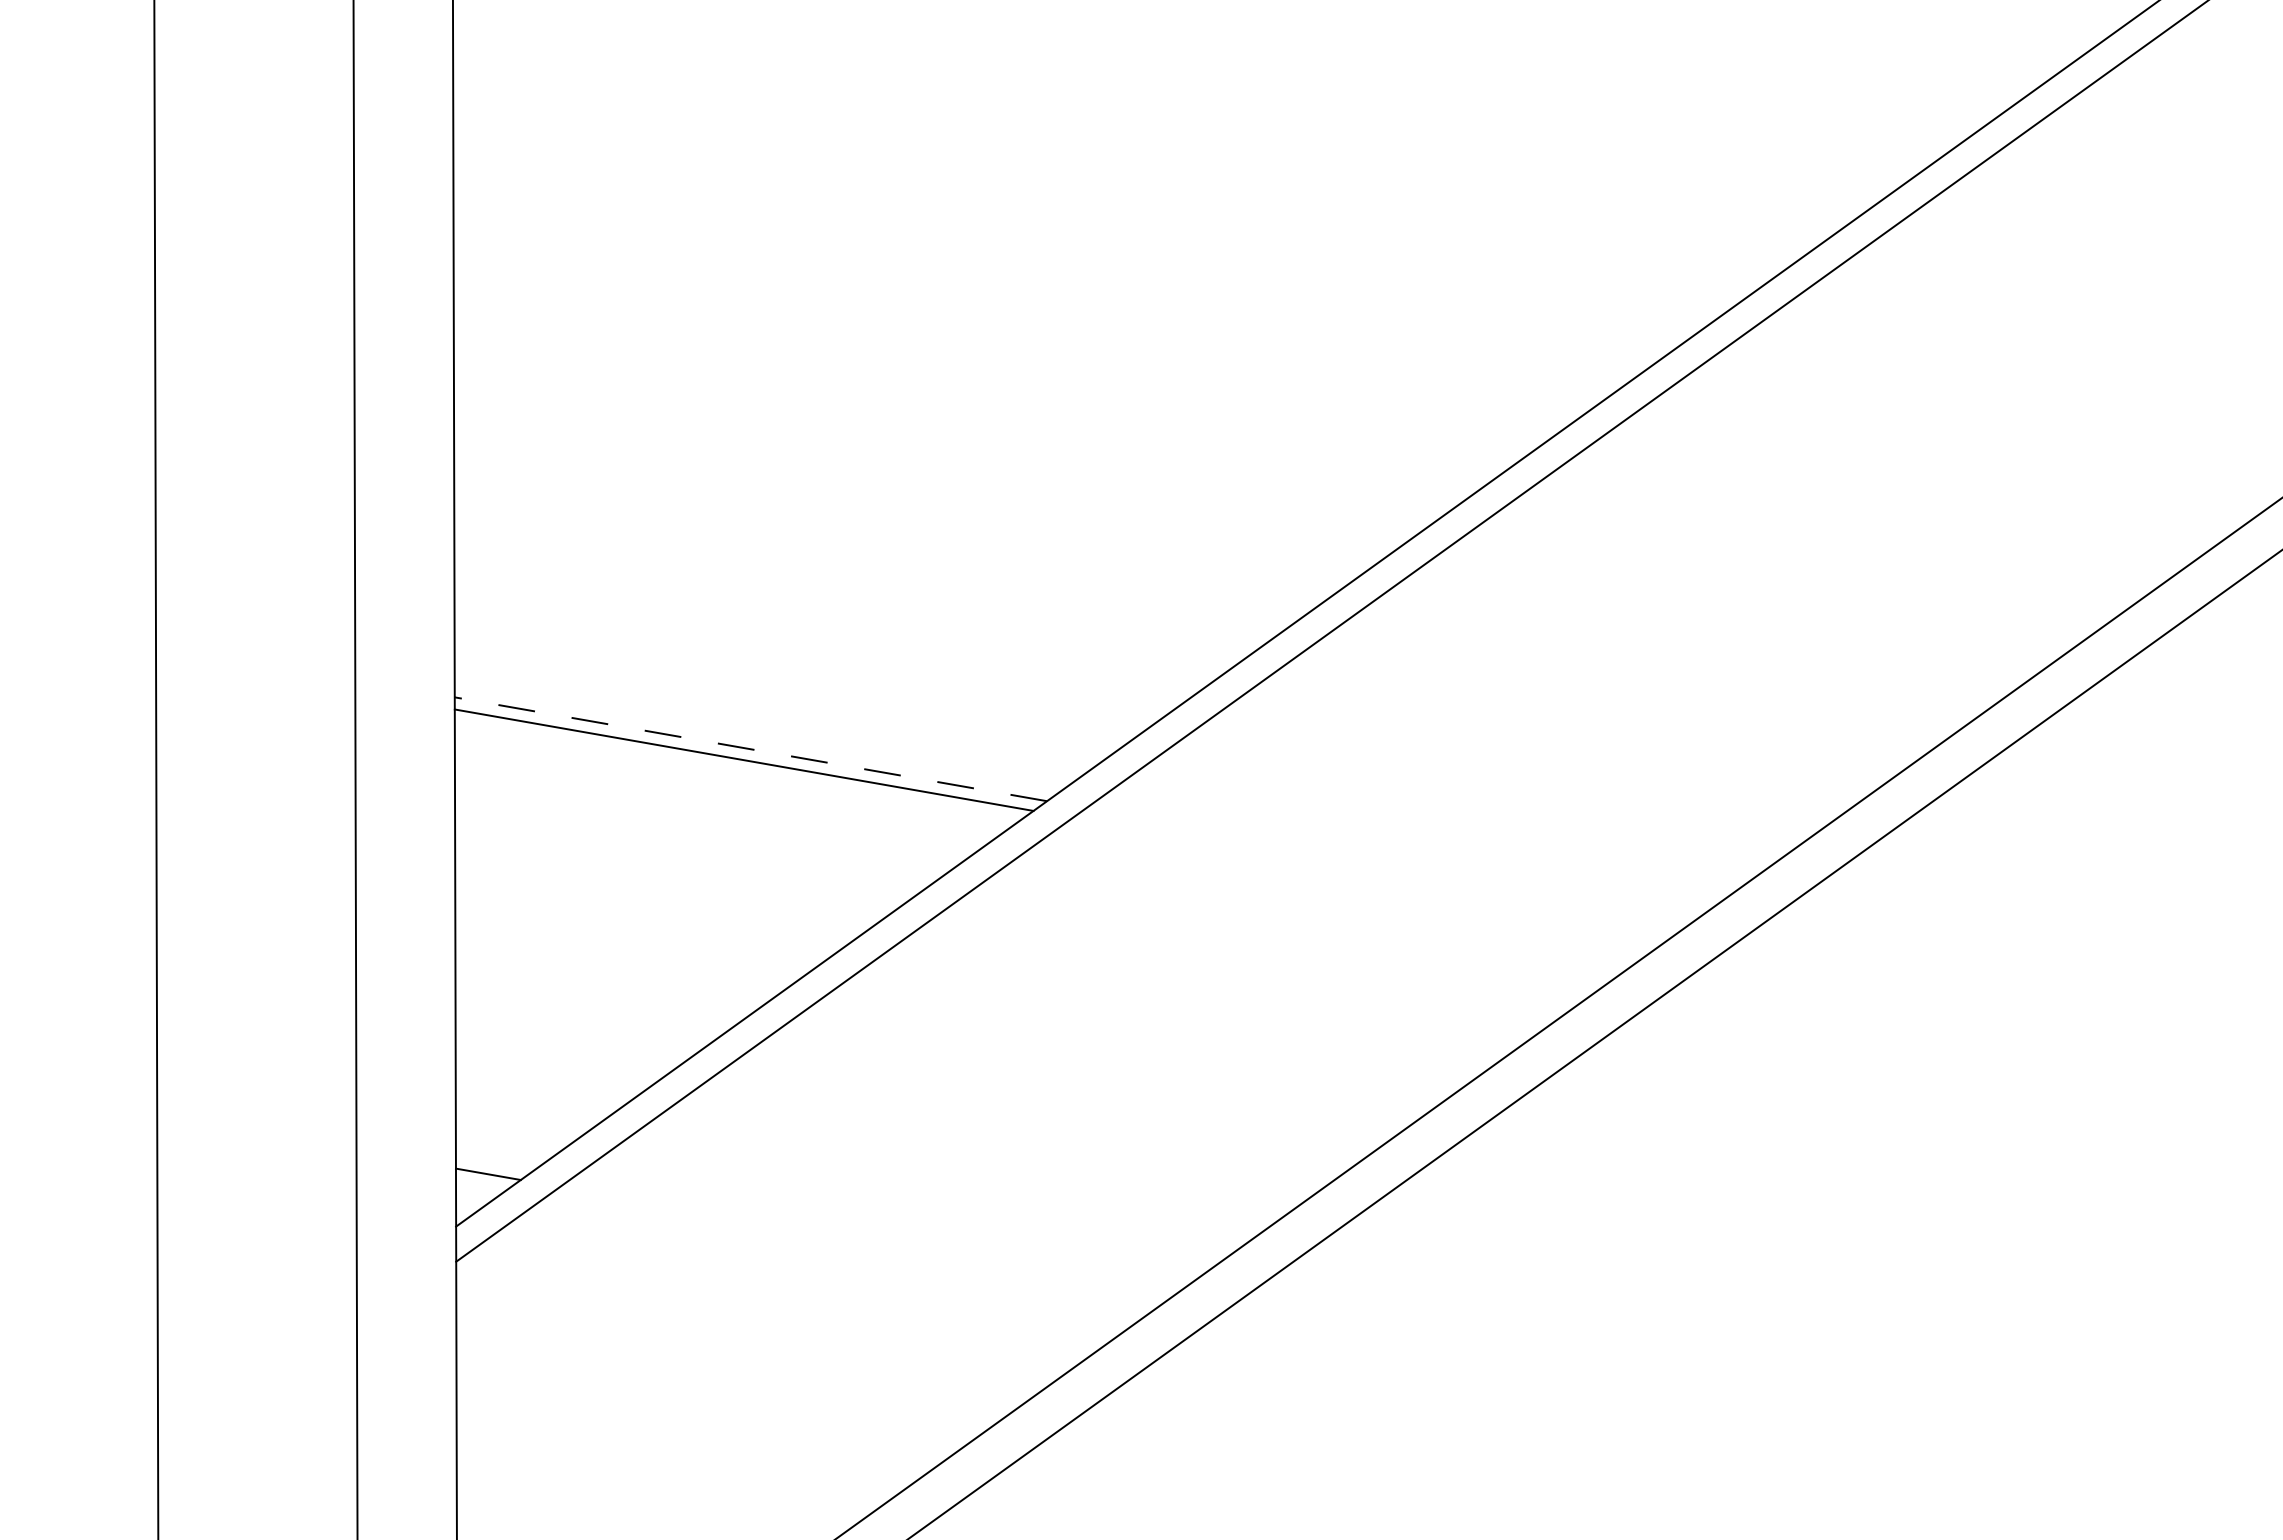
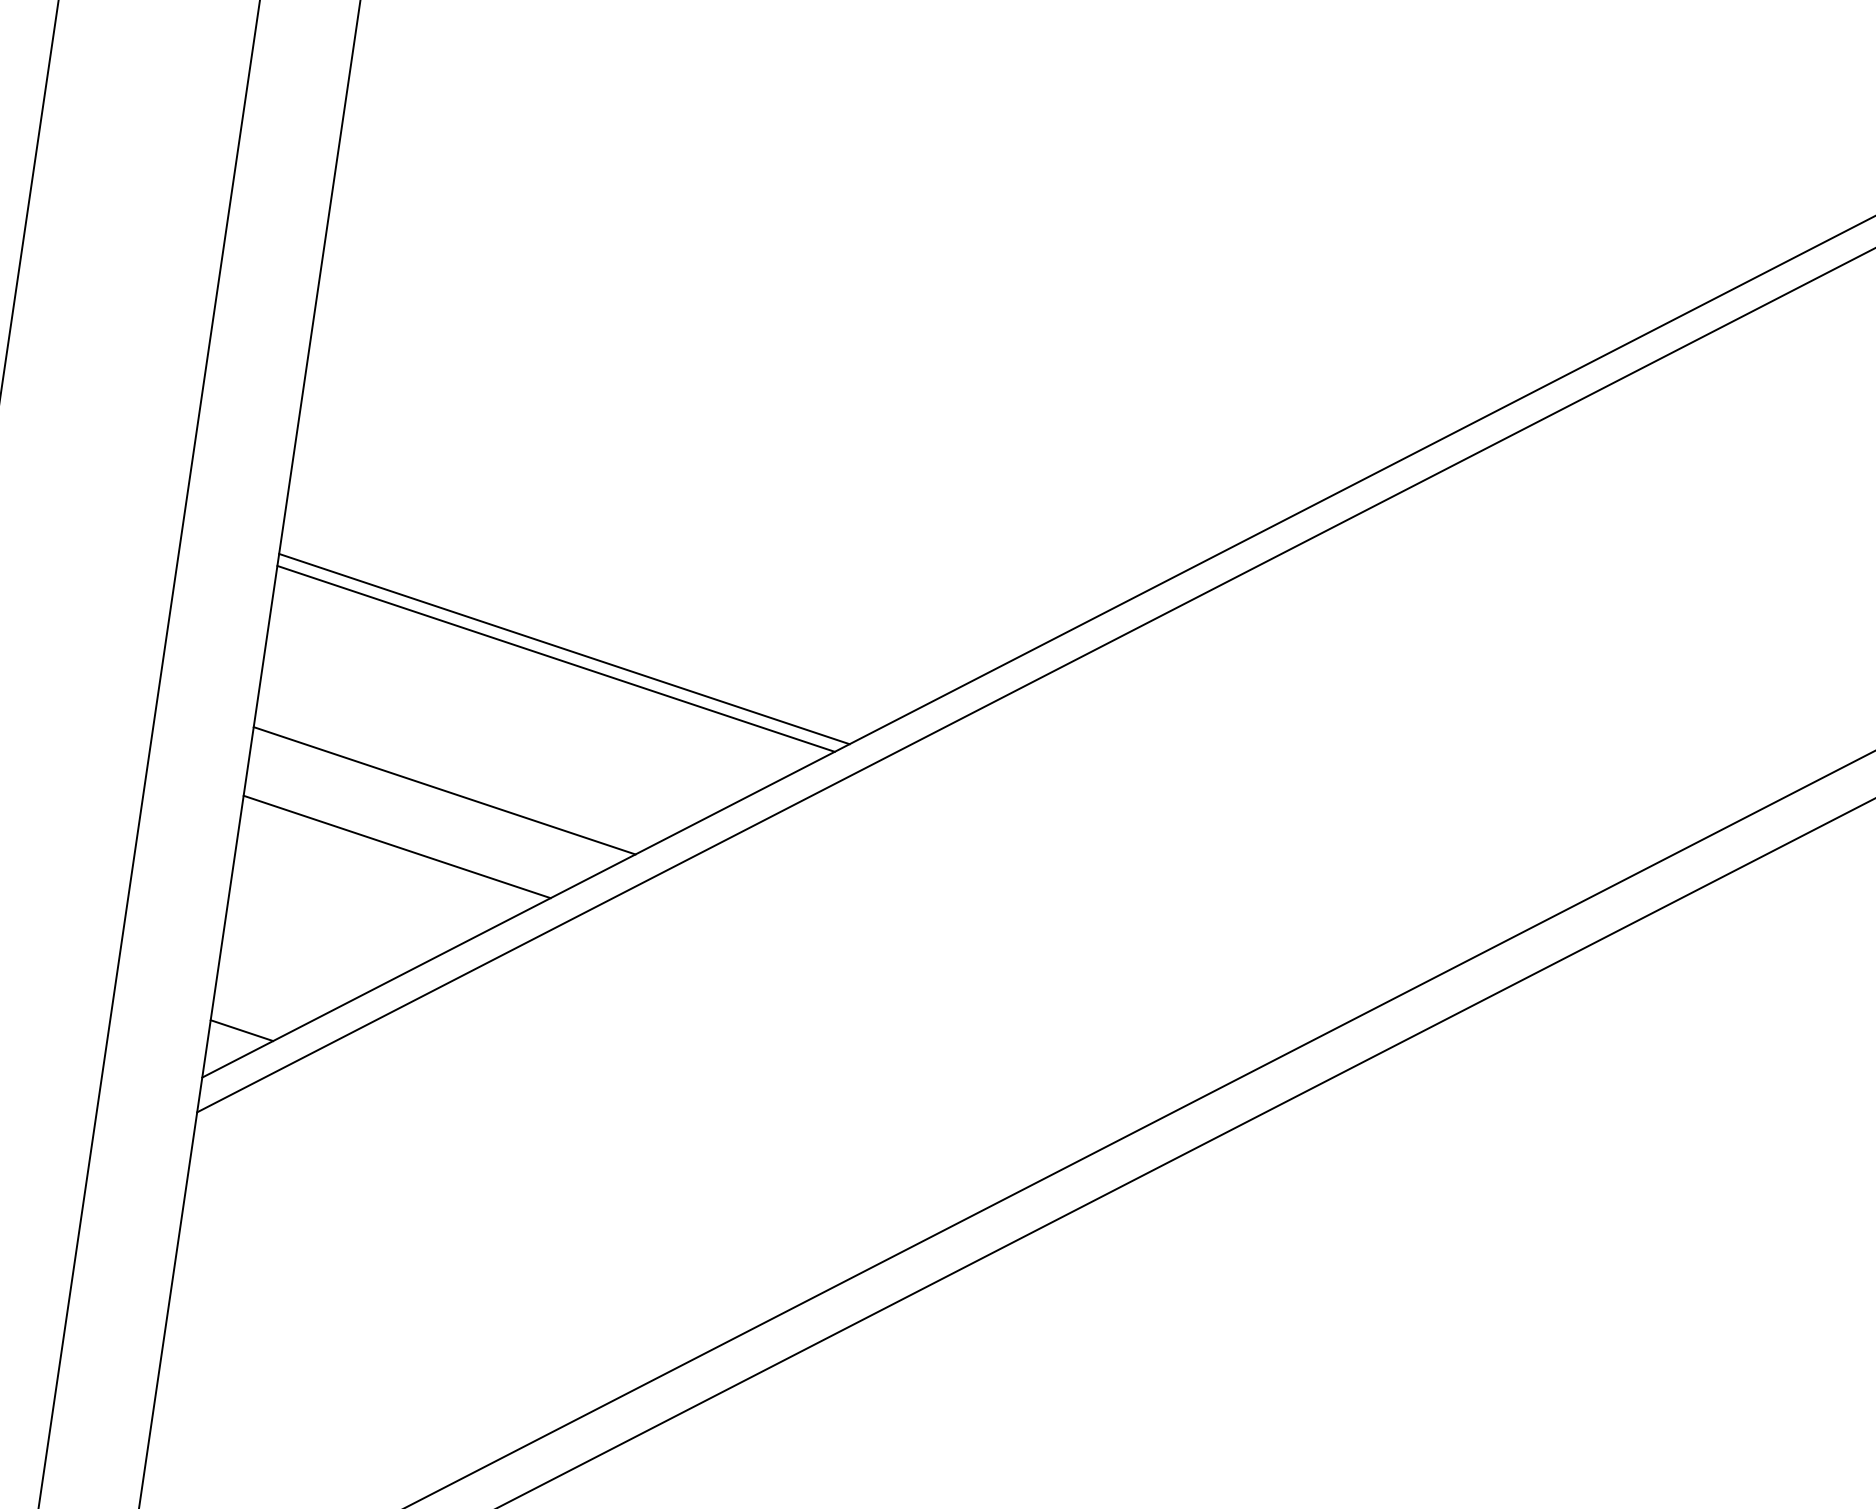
line: (750, 749) -> (563, 649), dashed -> solid
line: (653, 906) -> (444, 790), added
line: (614, 969) -> (396, 846), added

